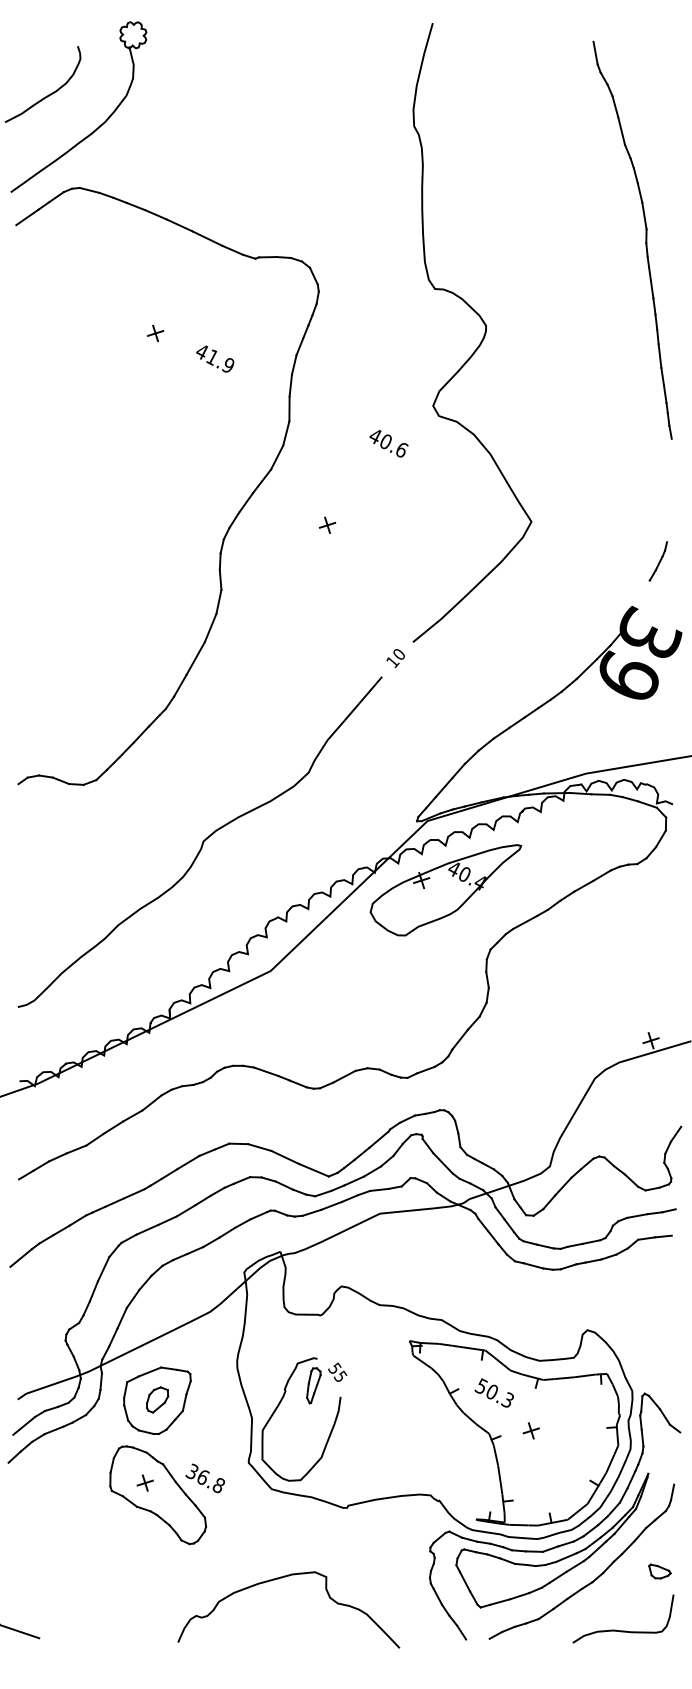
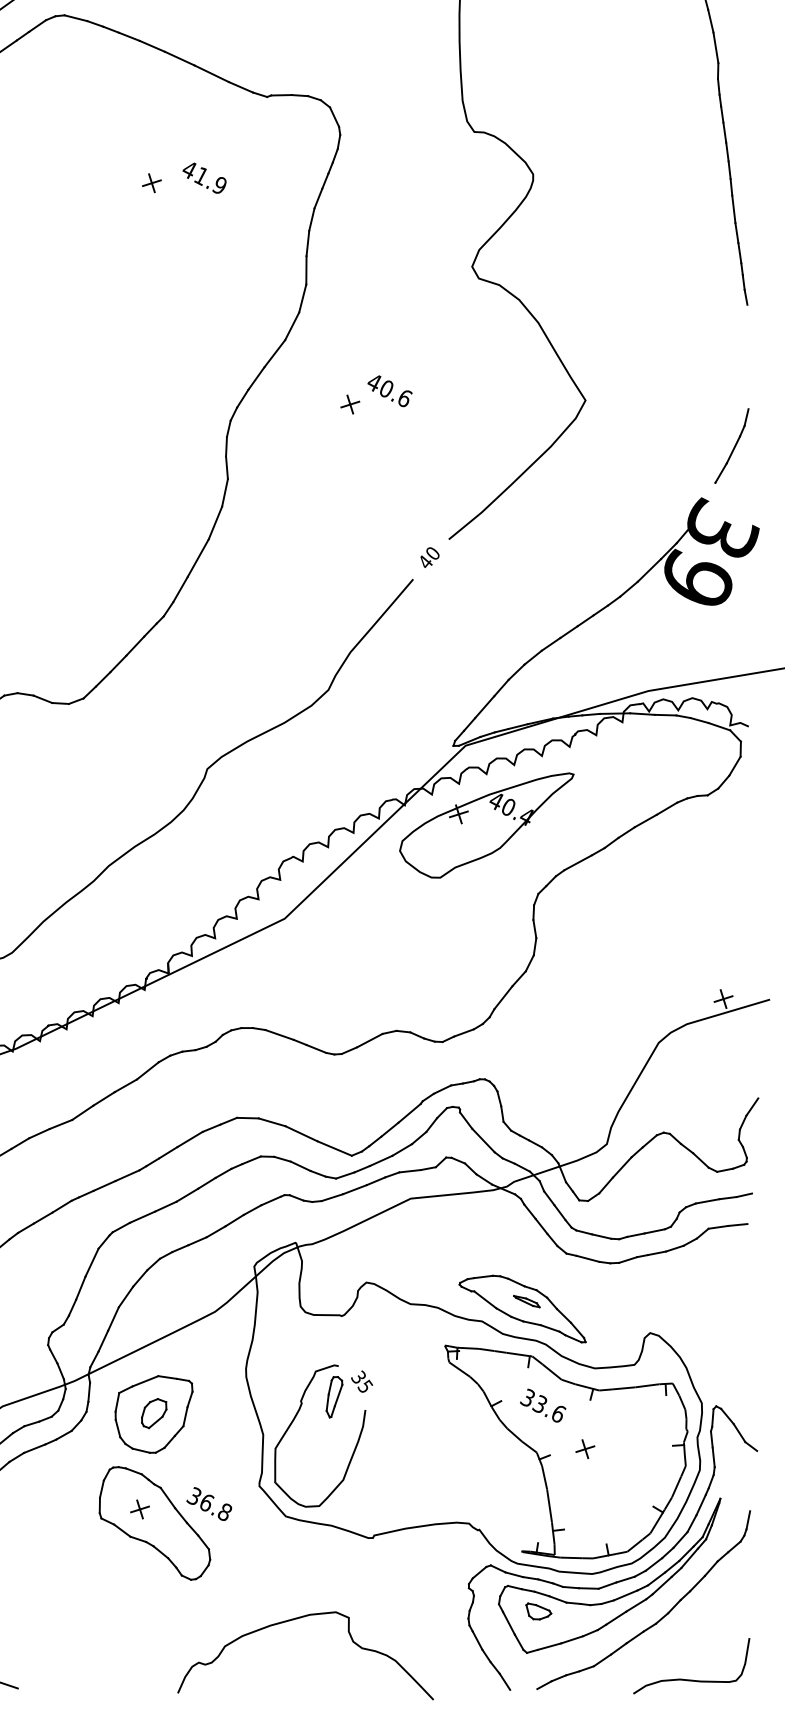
text: (215, 358) -> (204, 177), moved
text: (388, 443) -> (389, 390), moved
part: (658, 561) -> (732, 446), size x1.67
text: (392, 662) -> (425, 562), 10 -> 40
part: (476, 1309) -> (522, 1309), added
text: (336, 1367) -> (360, 1376), 55 -> 35
text: (496, 1393) -> (545, 1406), 50.3 -> 33.6
part: (659, 1571) -> (538, 1611), moved

